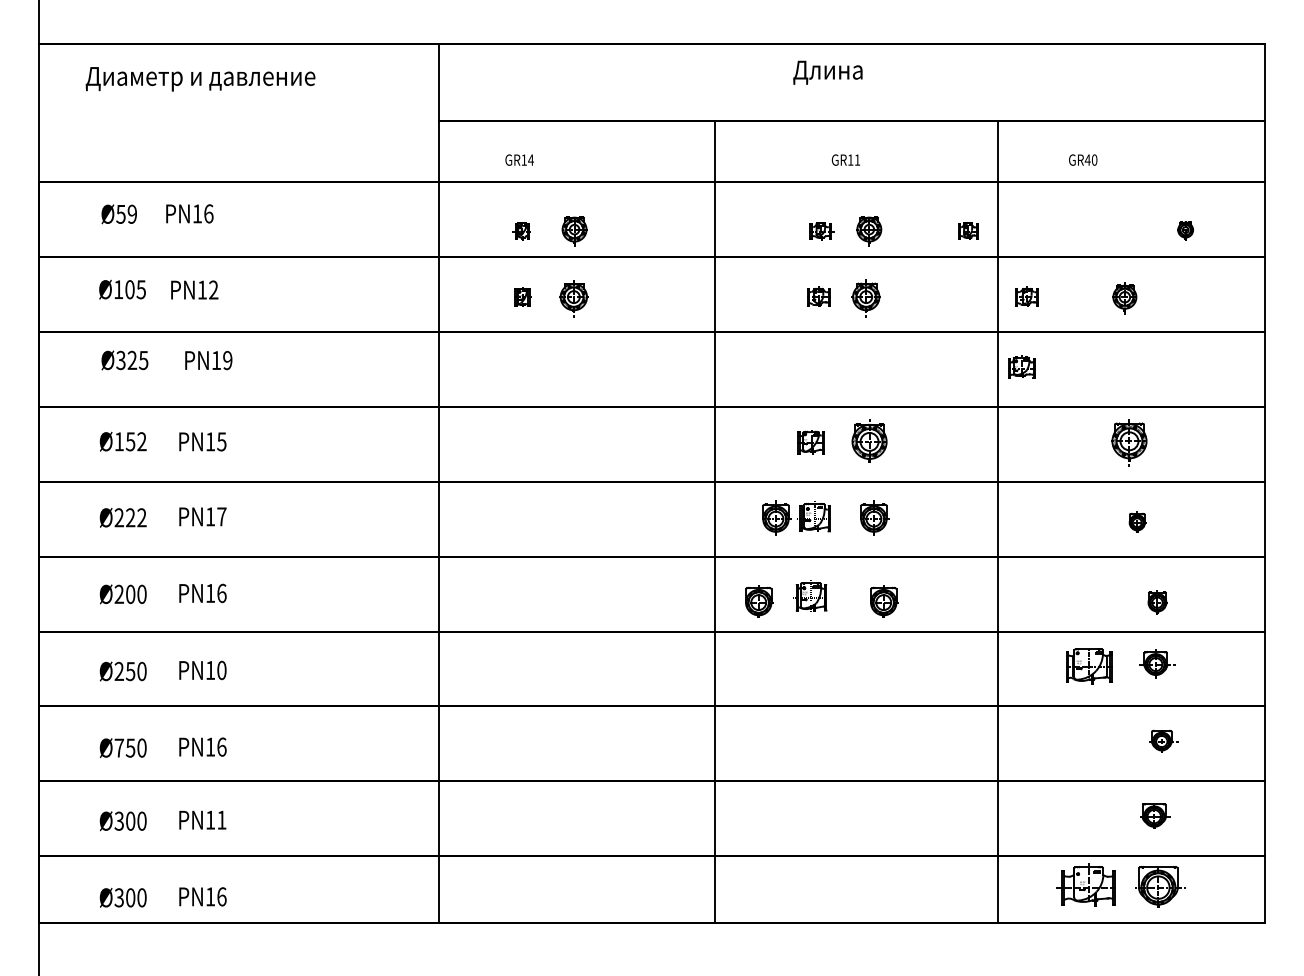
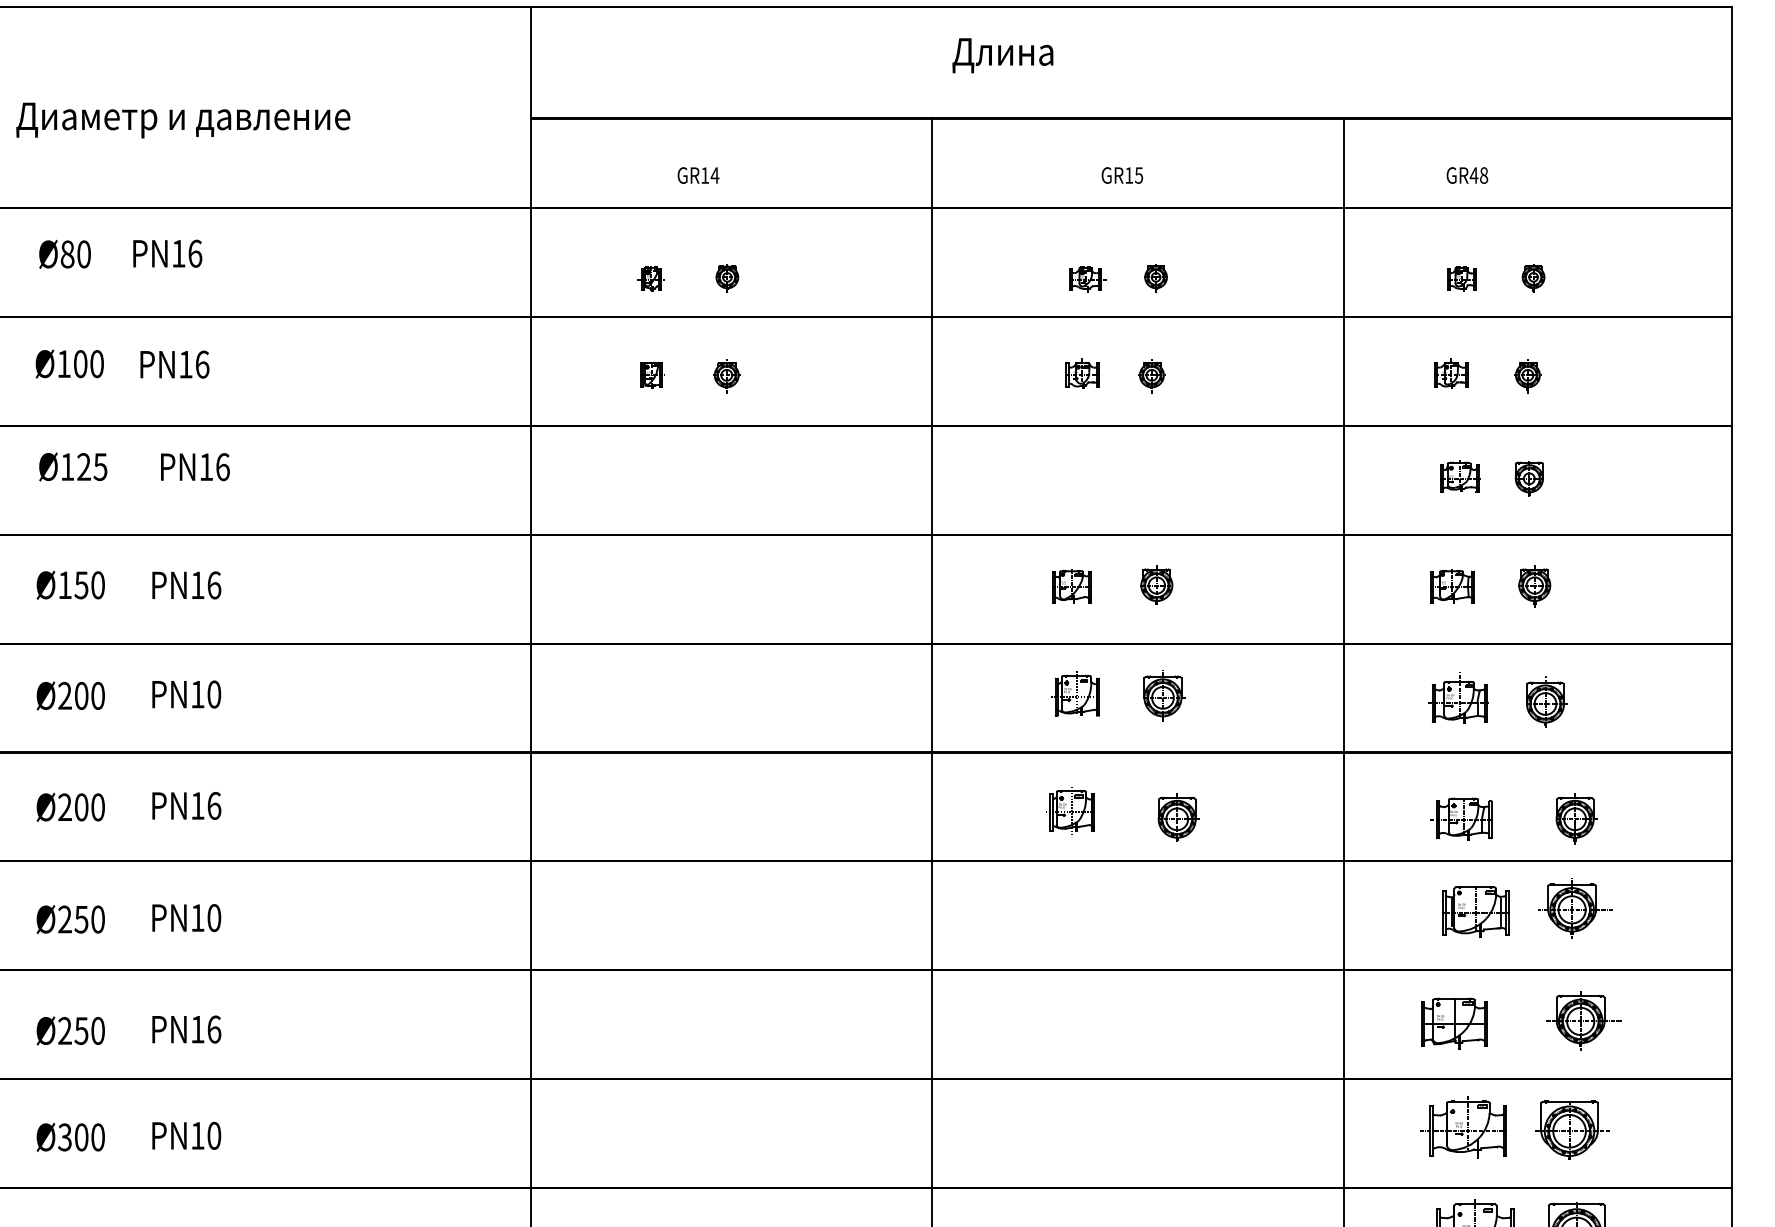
text: (827, 72) -> (1002, 55), moved
text: (200, 79) -> (183, 120), moved
text: (519, 159) -> (698, 174), moved
text: (857, 159) -> (1139, 174), GR11 -> GR15
text: (1094, 160) -> (1483, 176), GR40 -> GR48
text: (126, 213) -> (75, 253), Ø59 -> Ø80
part: (574, 230) -> (727, 277), size x0.62
part: (868, 230) -> (1155, 277), size x0.62
part: (968, 230) -> (1462, 277), moved
part: (1185, 230) -> (1533, 277), moved
text: (140, 289) -> (95, 363), Ø105 -> Ø100
text: (213, 289) -> (202, 363), PN12 -> PN16
part: (1026, 296) -> (1450, 373), moved
part: (574, 297) -> (727, 375), size x0.62
part: (866, 297) -> (1152, 375), size x0.62
part: (1124, 297) -> (1527, 375), size x0.71
text: (120, 360) -> (66, 467), Ø325 -> Ø125
text: (227, 360) -> (222, 467), PN19 -> PN16
part: (1021, 366) -> (1459, 475), moved
part: (1125, 368) -> (1528, 478), added
text: (141, 441) -> (97, 584), Ø152 -> Ø150
text: (221, 441) -> (213, 584), PN15 -> PN16
part: (869, 441) -> (1156, 584), size x0.62
part: (1072, 442) -> (1451, 586), added
part: (1129, 442) -> (1534, 586), size x0.62
text: (221, 516) -> (213, 694), PN17 -> PN10
text: (136, 517) -> (90, 695), Ø222 -> Ø200
part: (776, 517) -> (1021, 695), removed
part: (1076, 519) -> (1457, 698), added
part: (1137, 521) -> (1546, 701), size x1.67
part: (759, 601) -> (996, 817), removed
part: (1078, 602) -> (1460, 819), added
part: (1157, 602) -> (1575, 819), size x1.43
part: (1157, 663) -> (1575, 907), size x1.43
part: (1162, 741) -> (1582, 1021), size x1.67
part: (1074, 742) -> (1454, 1022), added
text: (119, 747) -> (65, 1030), Ø750 -> Ø250
part: (1080, 814) -> (1463, 1127), added
part: (1155, 815) -> (1572, 1129), size x1.67
text: (221, 819) -> (213, 1134), PN11 -> PN10

